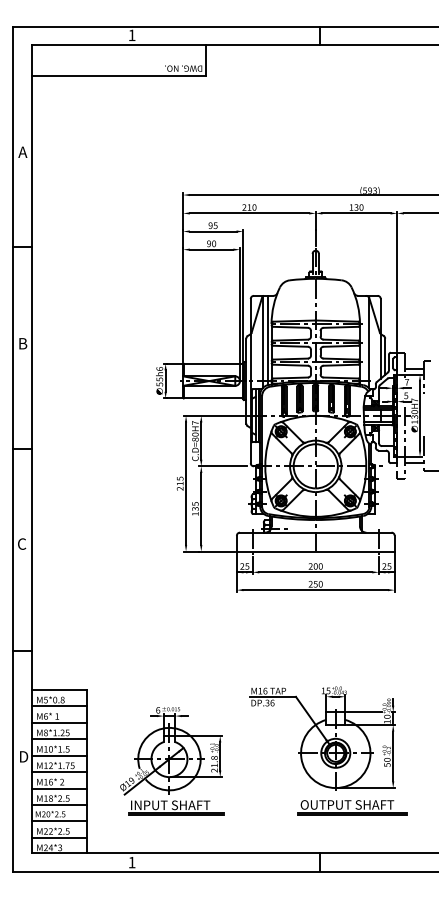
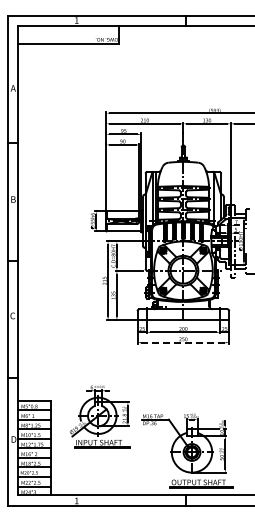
line: (315, 589) -> (183, 342), solid -> dashed
part: (327, 749) -> (187, 450), moved
part: (173, 760) -> (100, 416), moved

